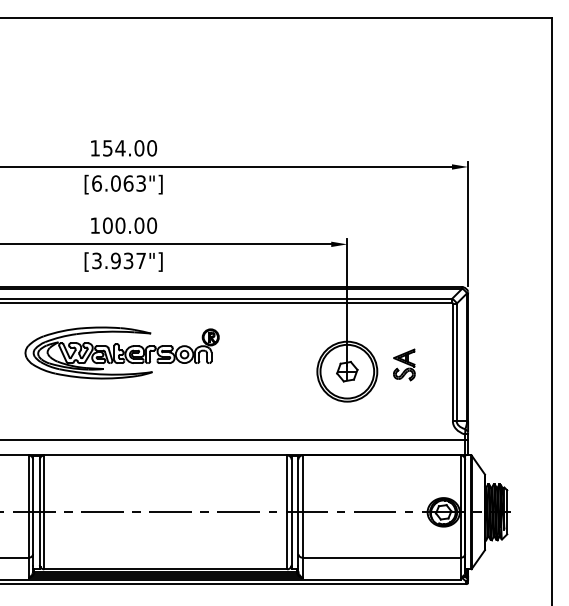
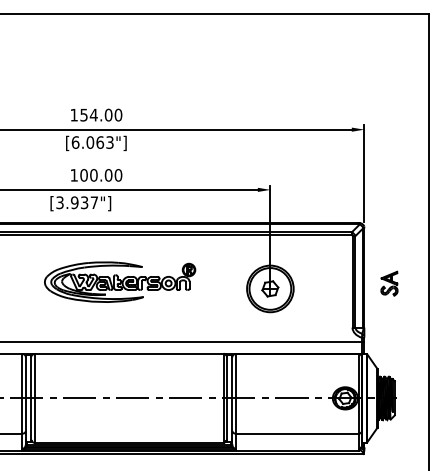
text: (123, 261) -> (80, 203), moved
part: (121, 352) -> (119, 281), moved
part: (404, 364) -> (389, 283), moved

